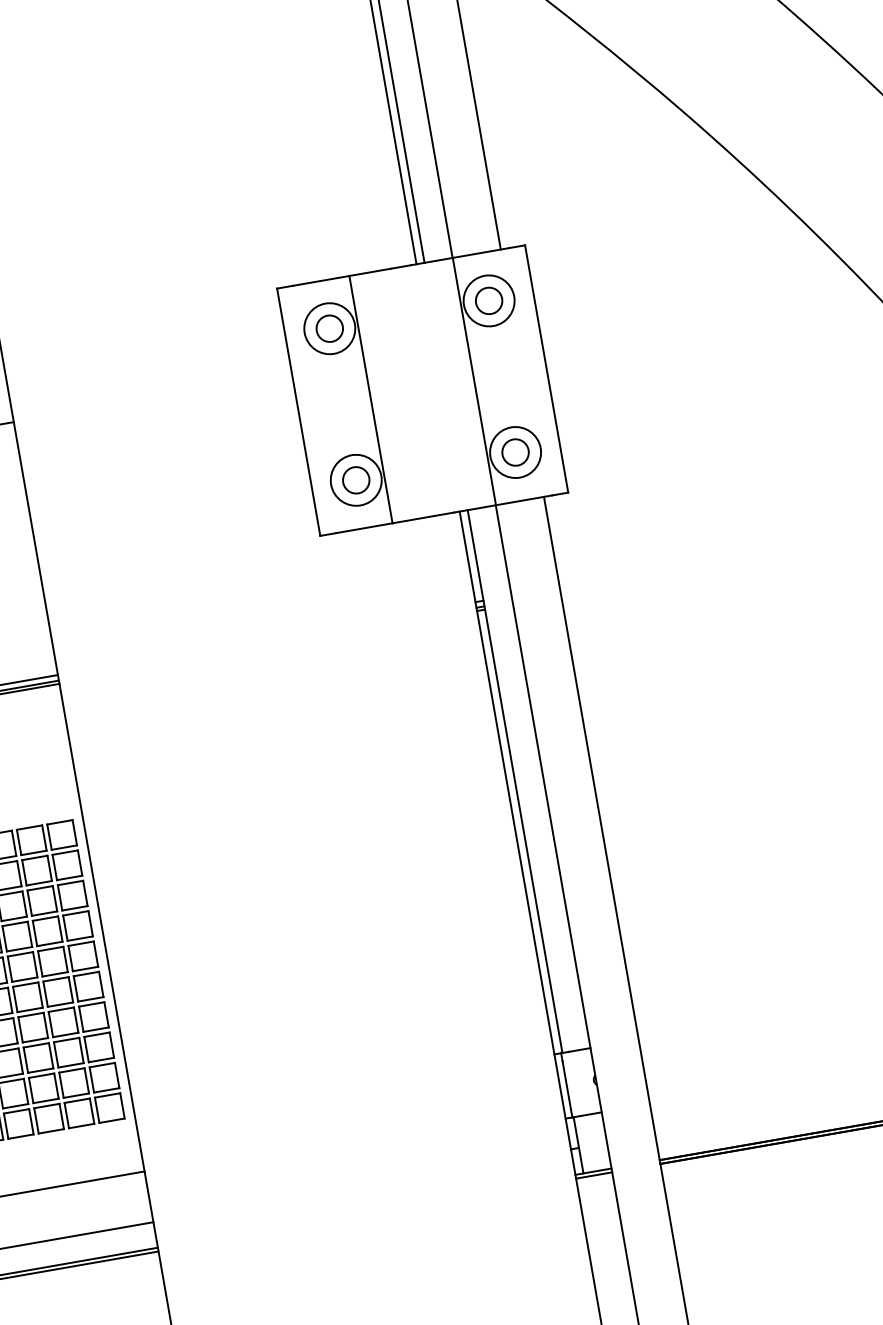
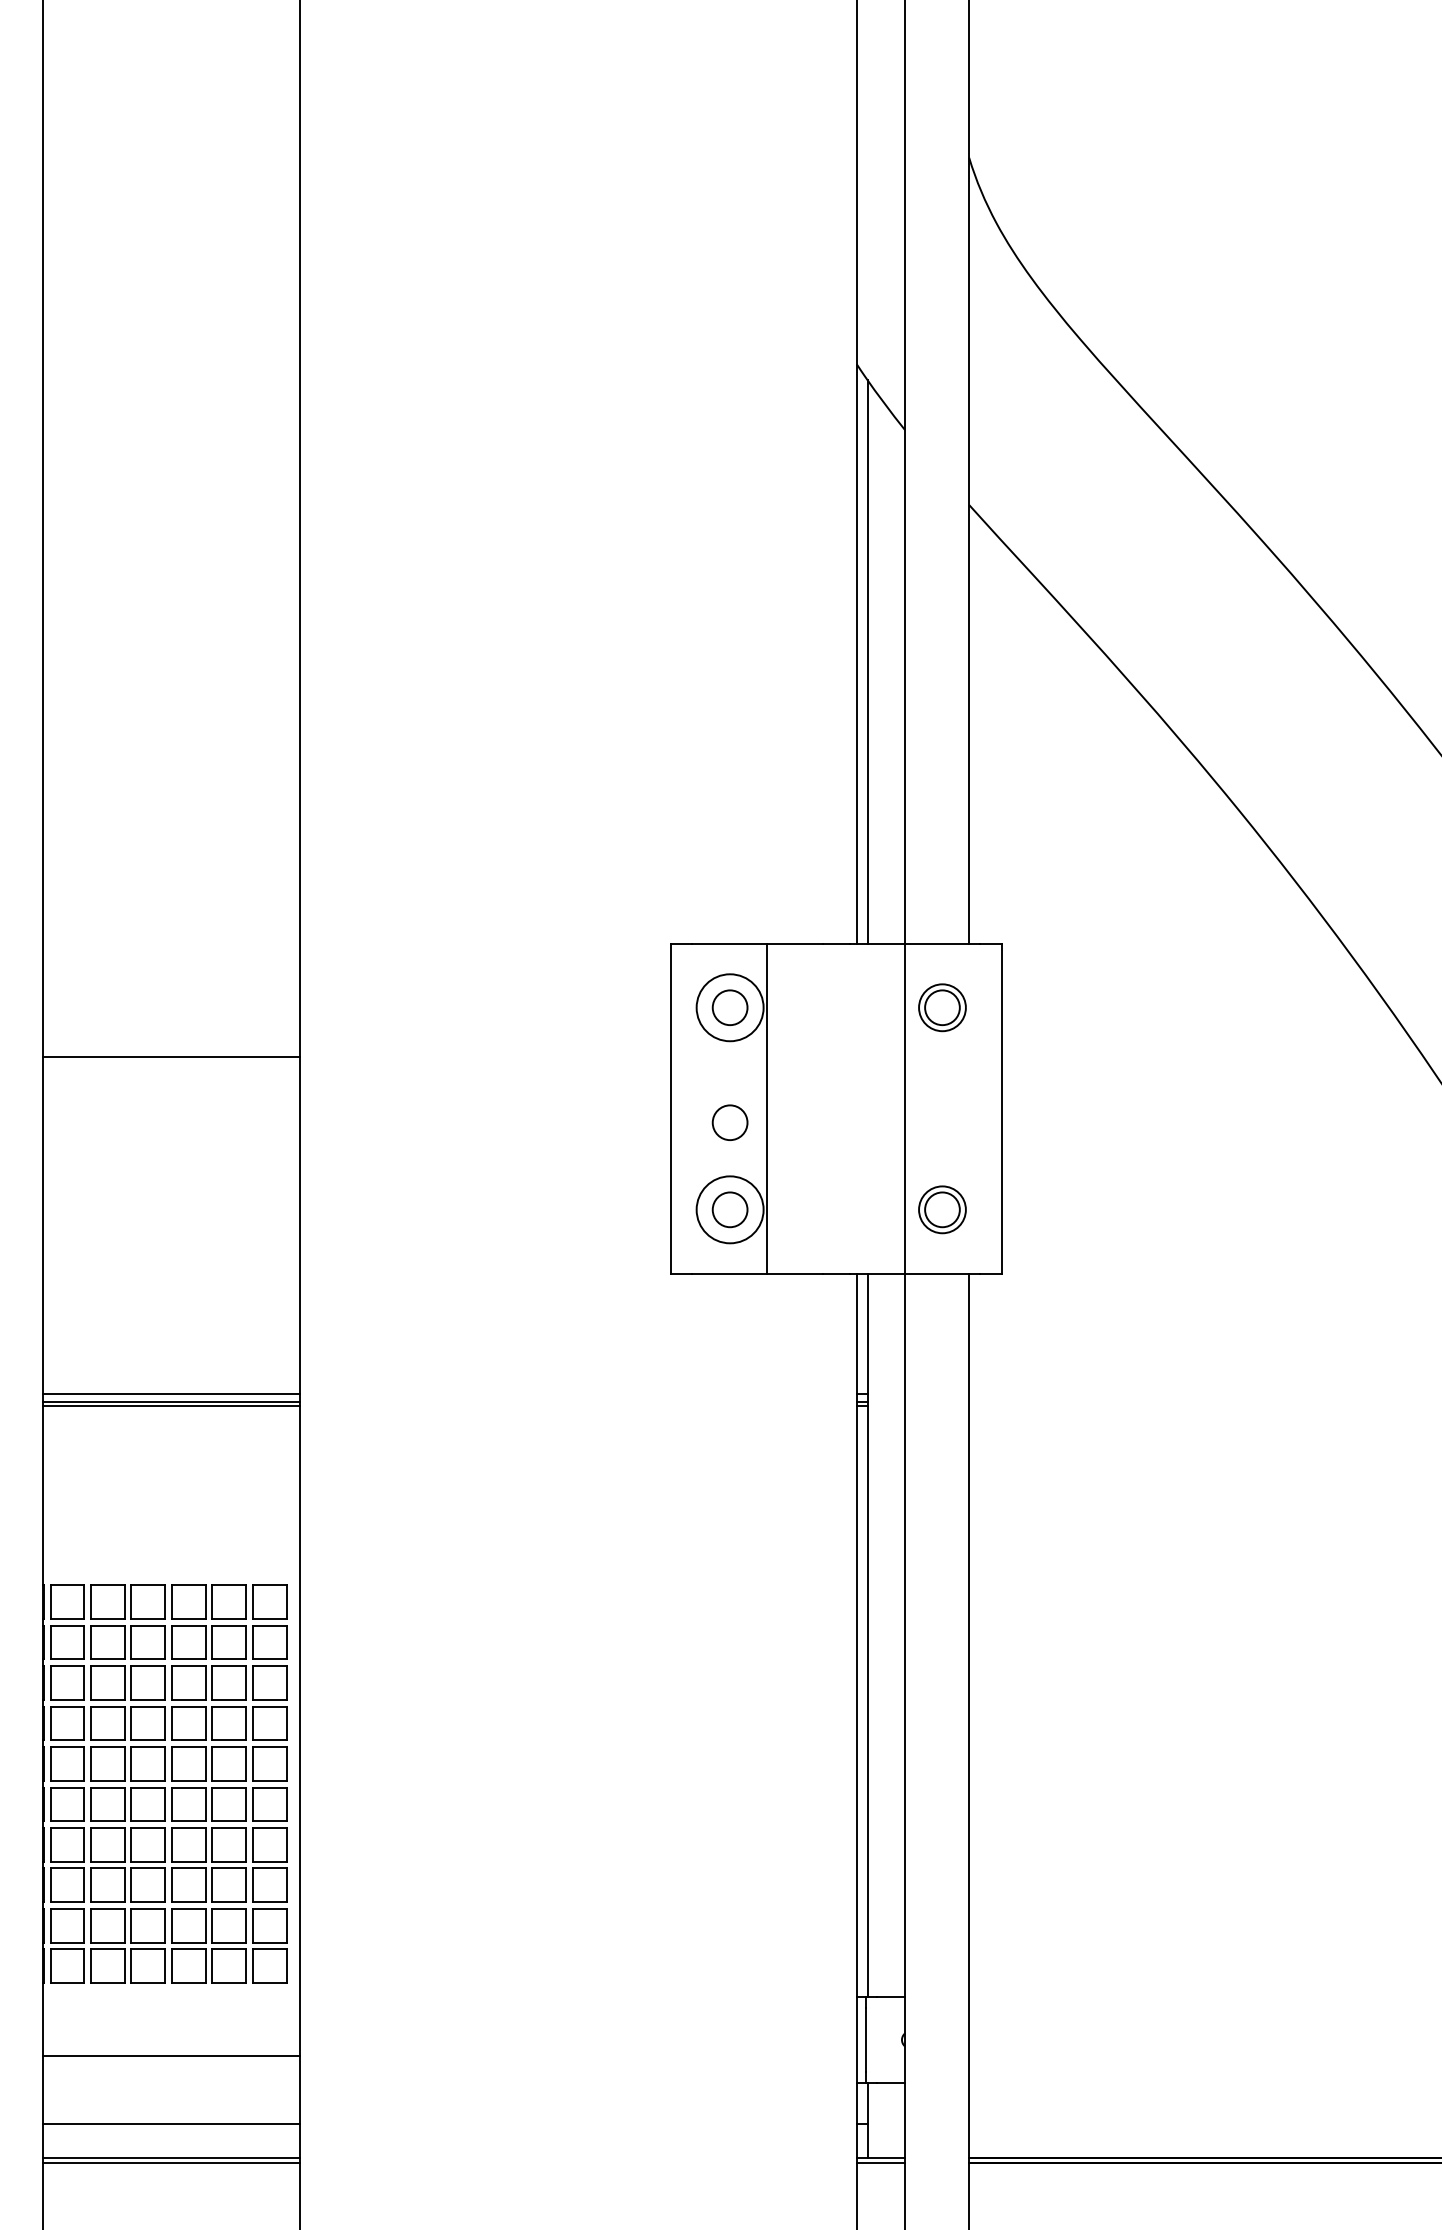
circle: (489, 300) -> (942, 1007), size x0.7
circle: (344, 414) -> (729, 1122), added
circle: (515, 452) -> (942, 1209), size x0.7

